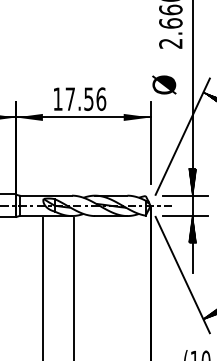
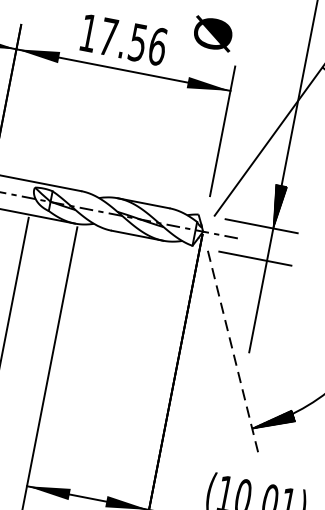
text: (164, 84) -> (213, 33), moved
hatch: (192, 229) -> (262, 282), removed
line: (182, 275) -> (232, 352), solid -> dashed

